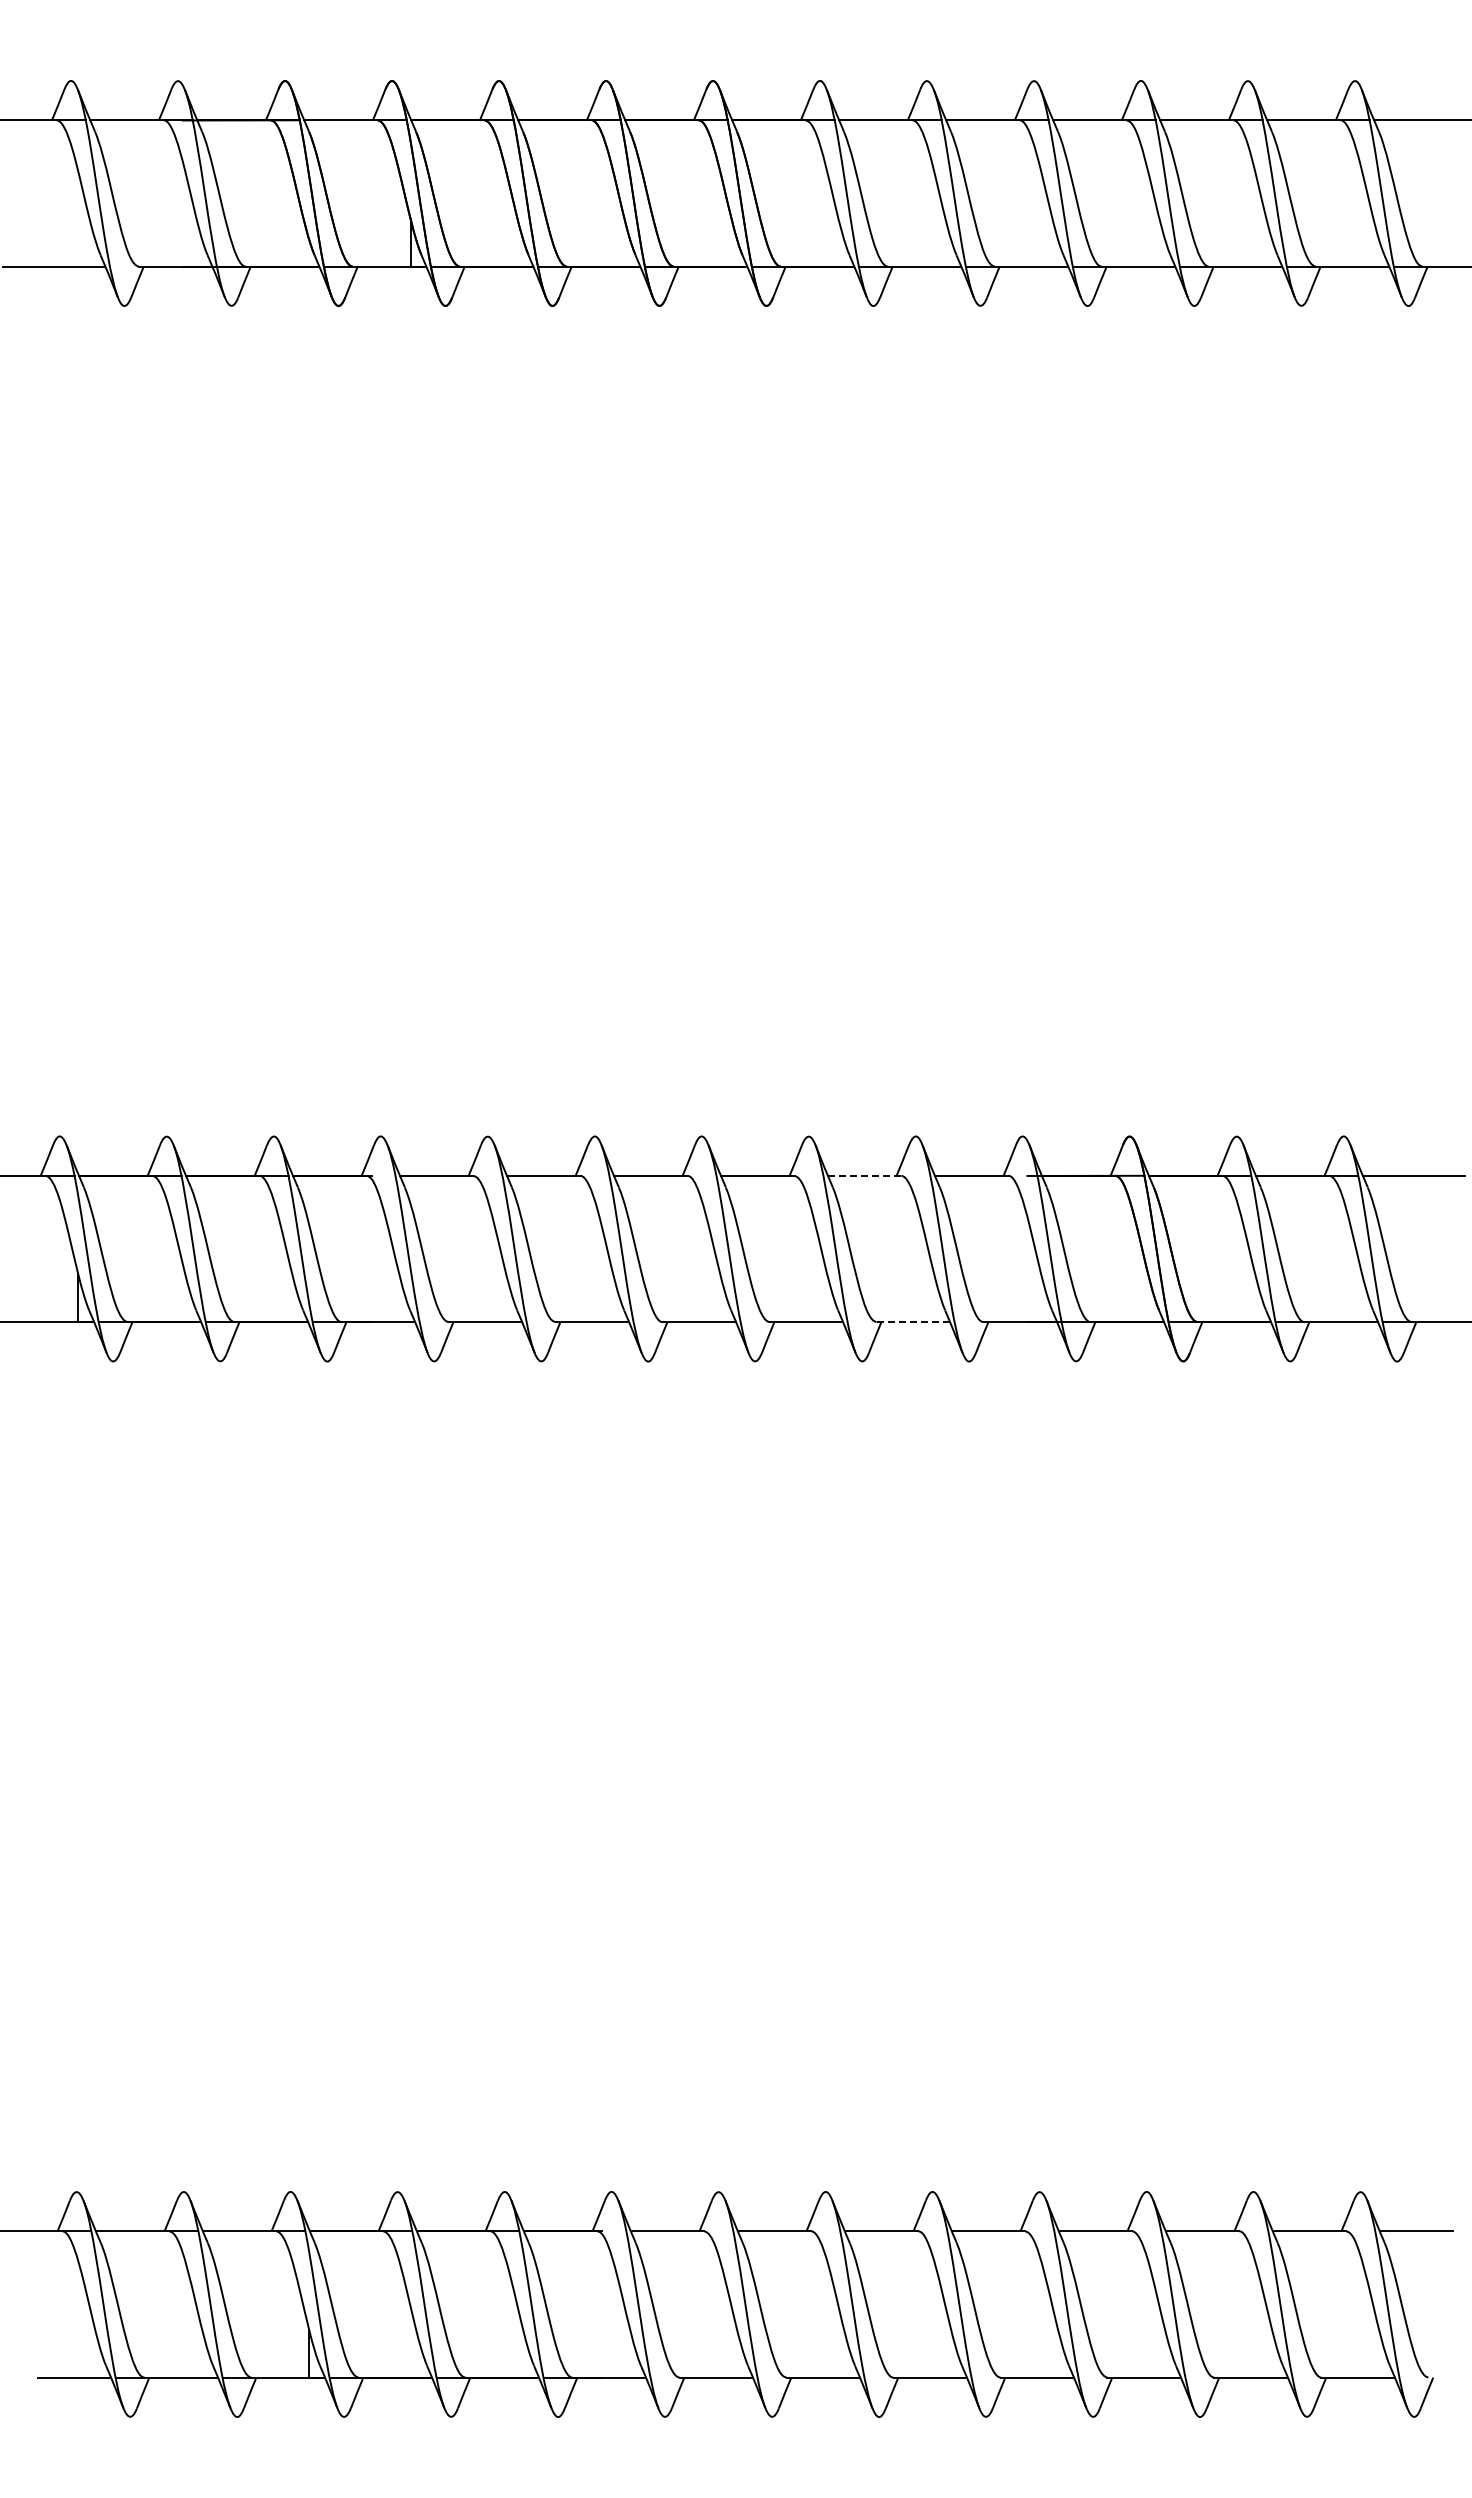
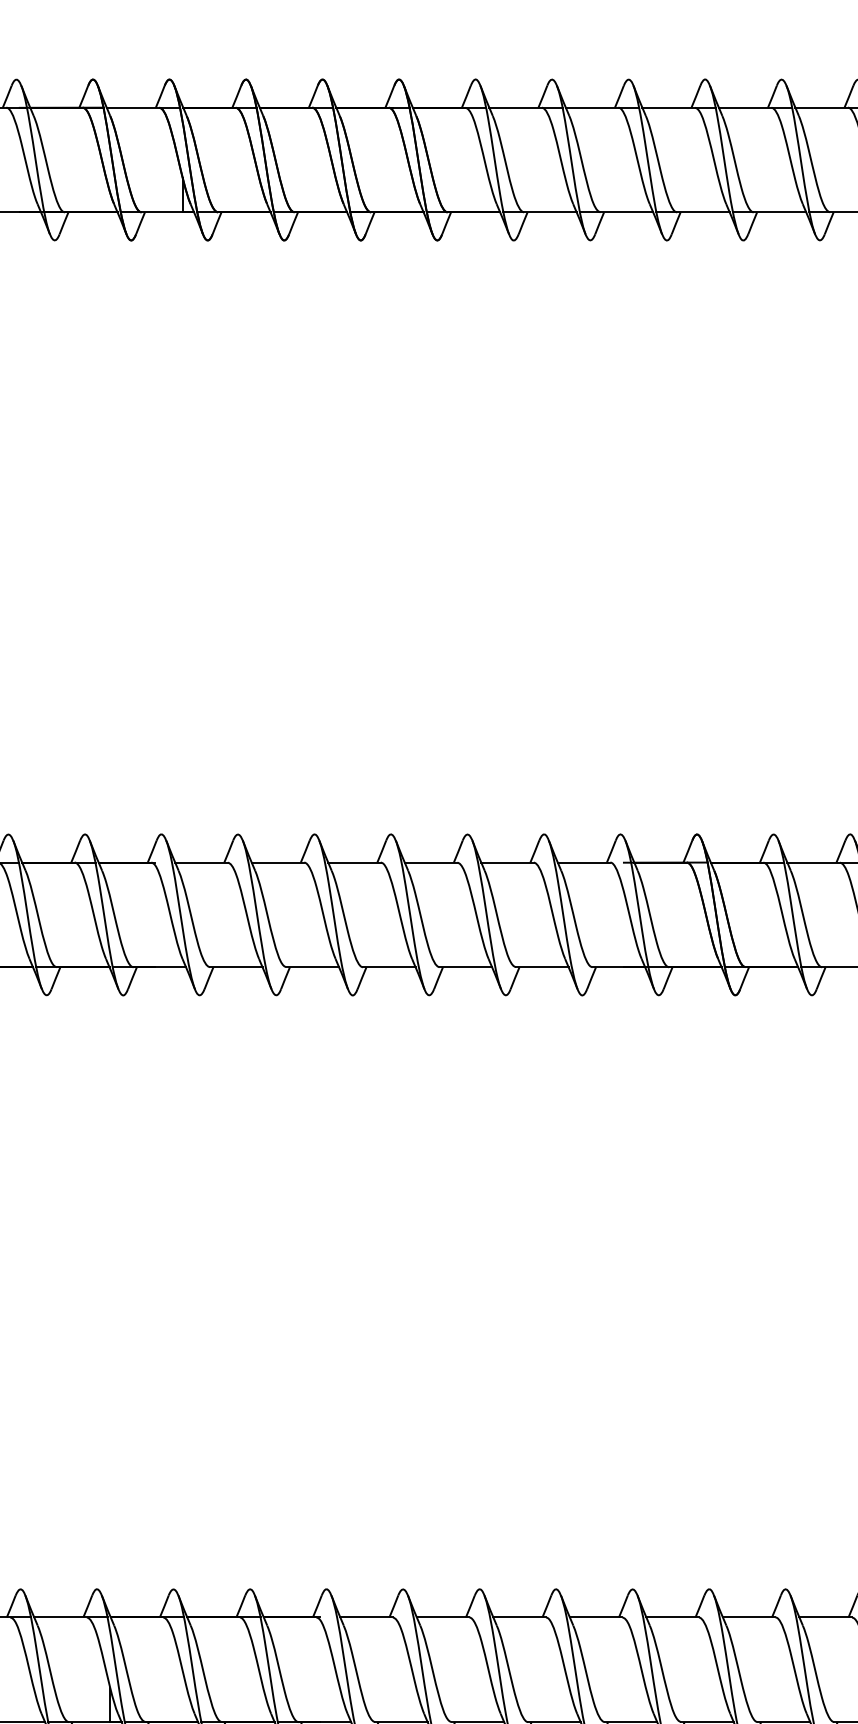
line: (864, 1175) -> (507, 862), dashed -> solid
line: (913, 1322) -> (542, 967), dashed -> solid

